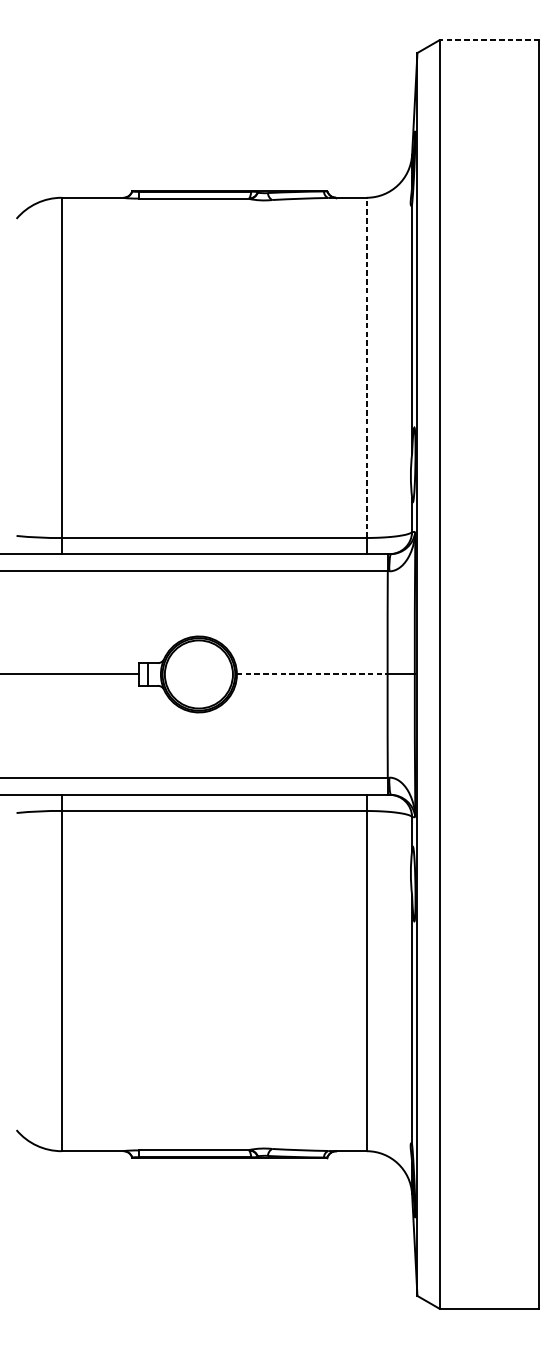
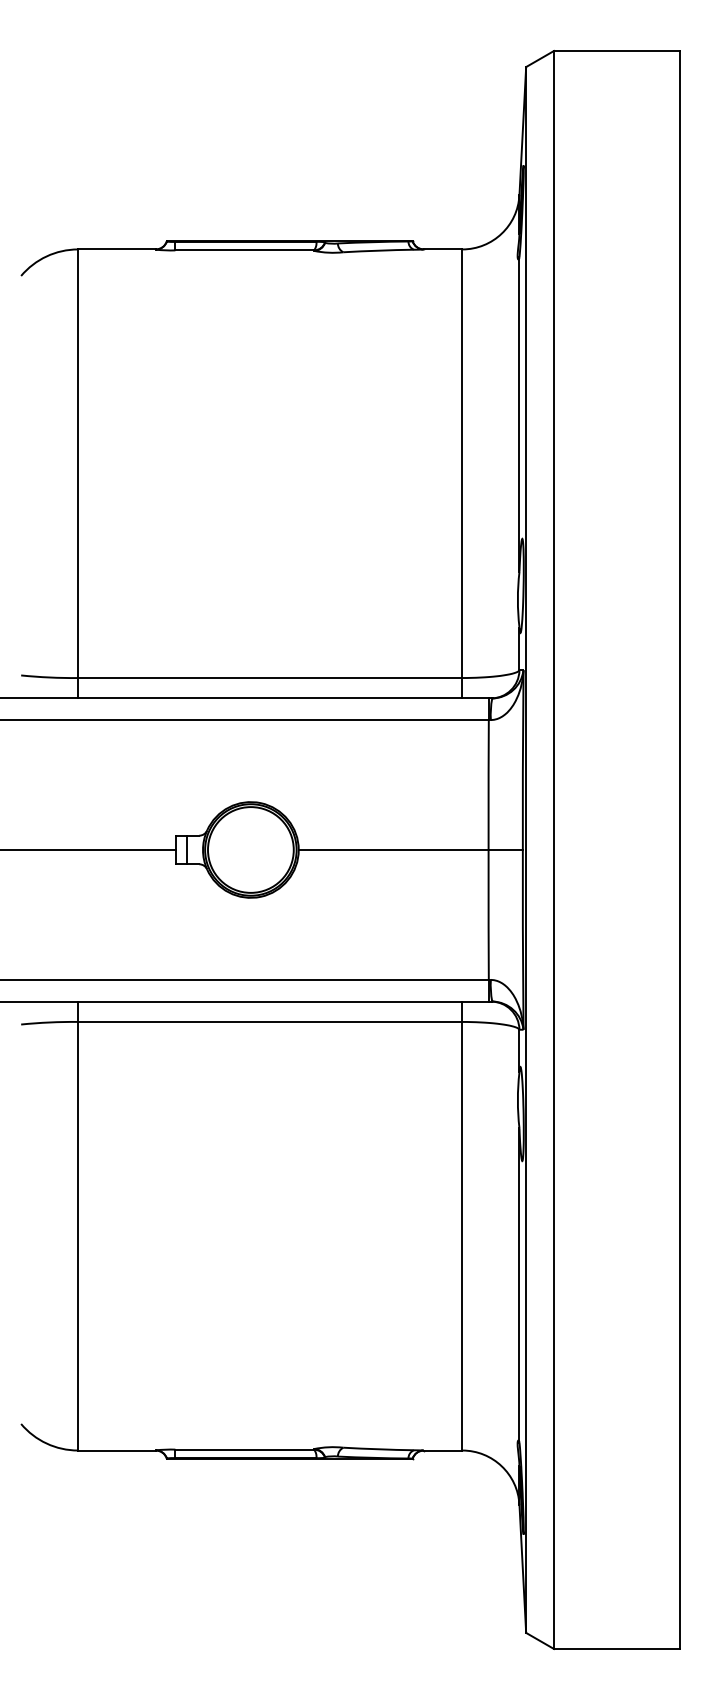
line: (489, 39) -> (616, 50), dashed -> solid
line: (366, 367) -> (462, 463), dashed -> solid
line: (312, 674) -> (393, 849), dashed -> solid

